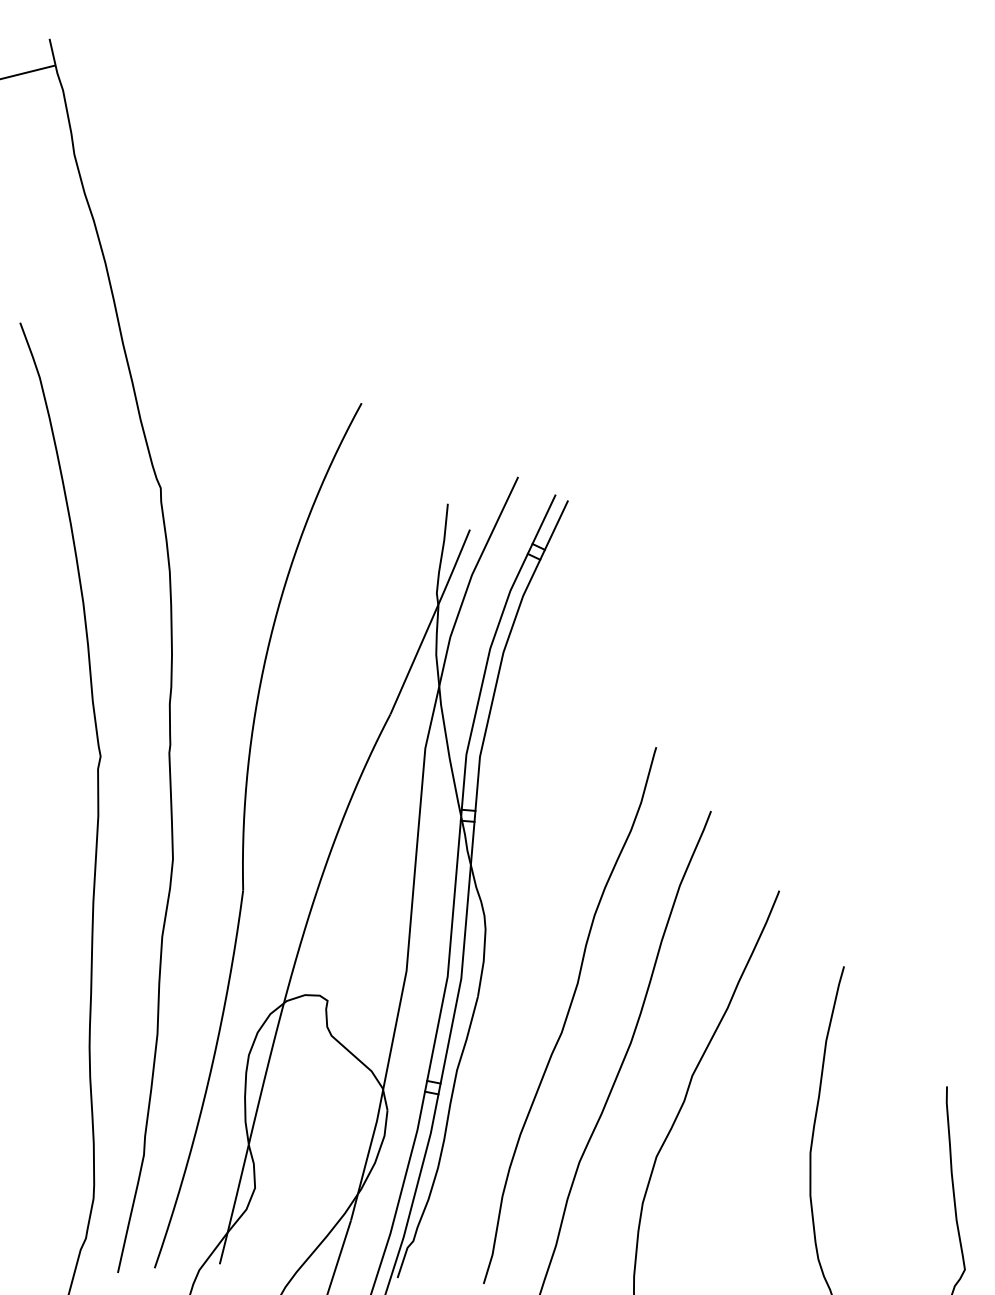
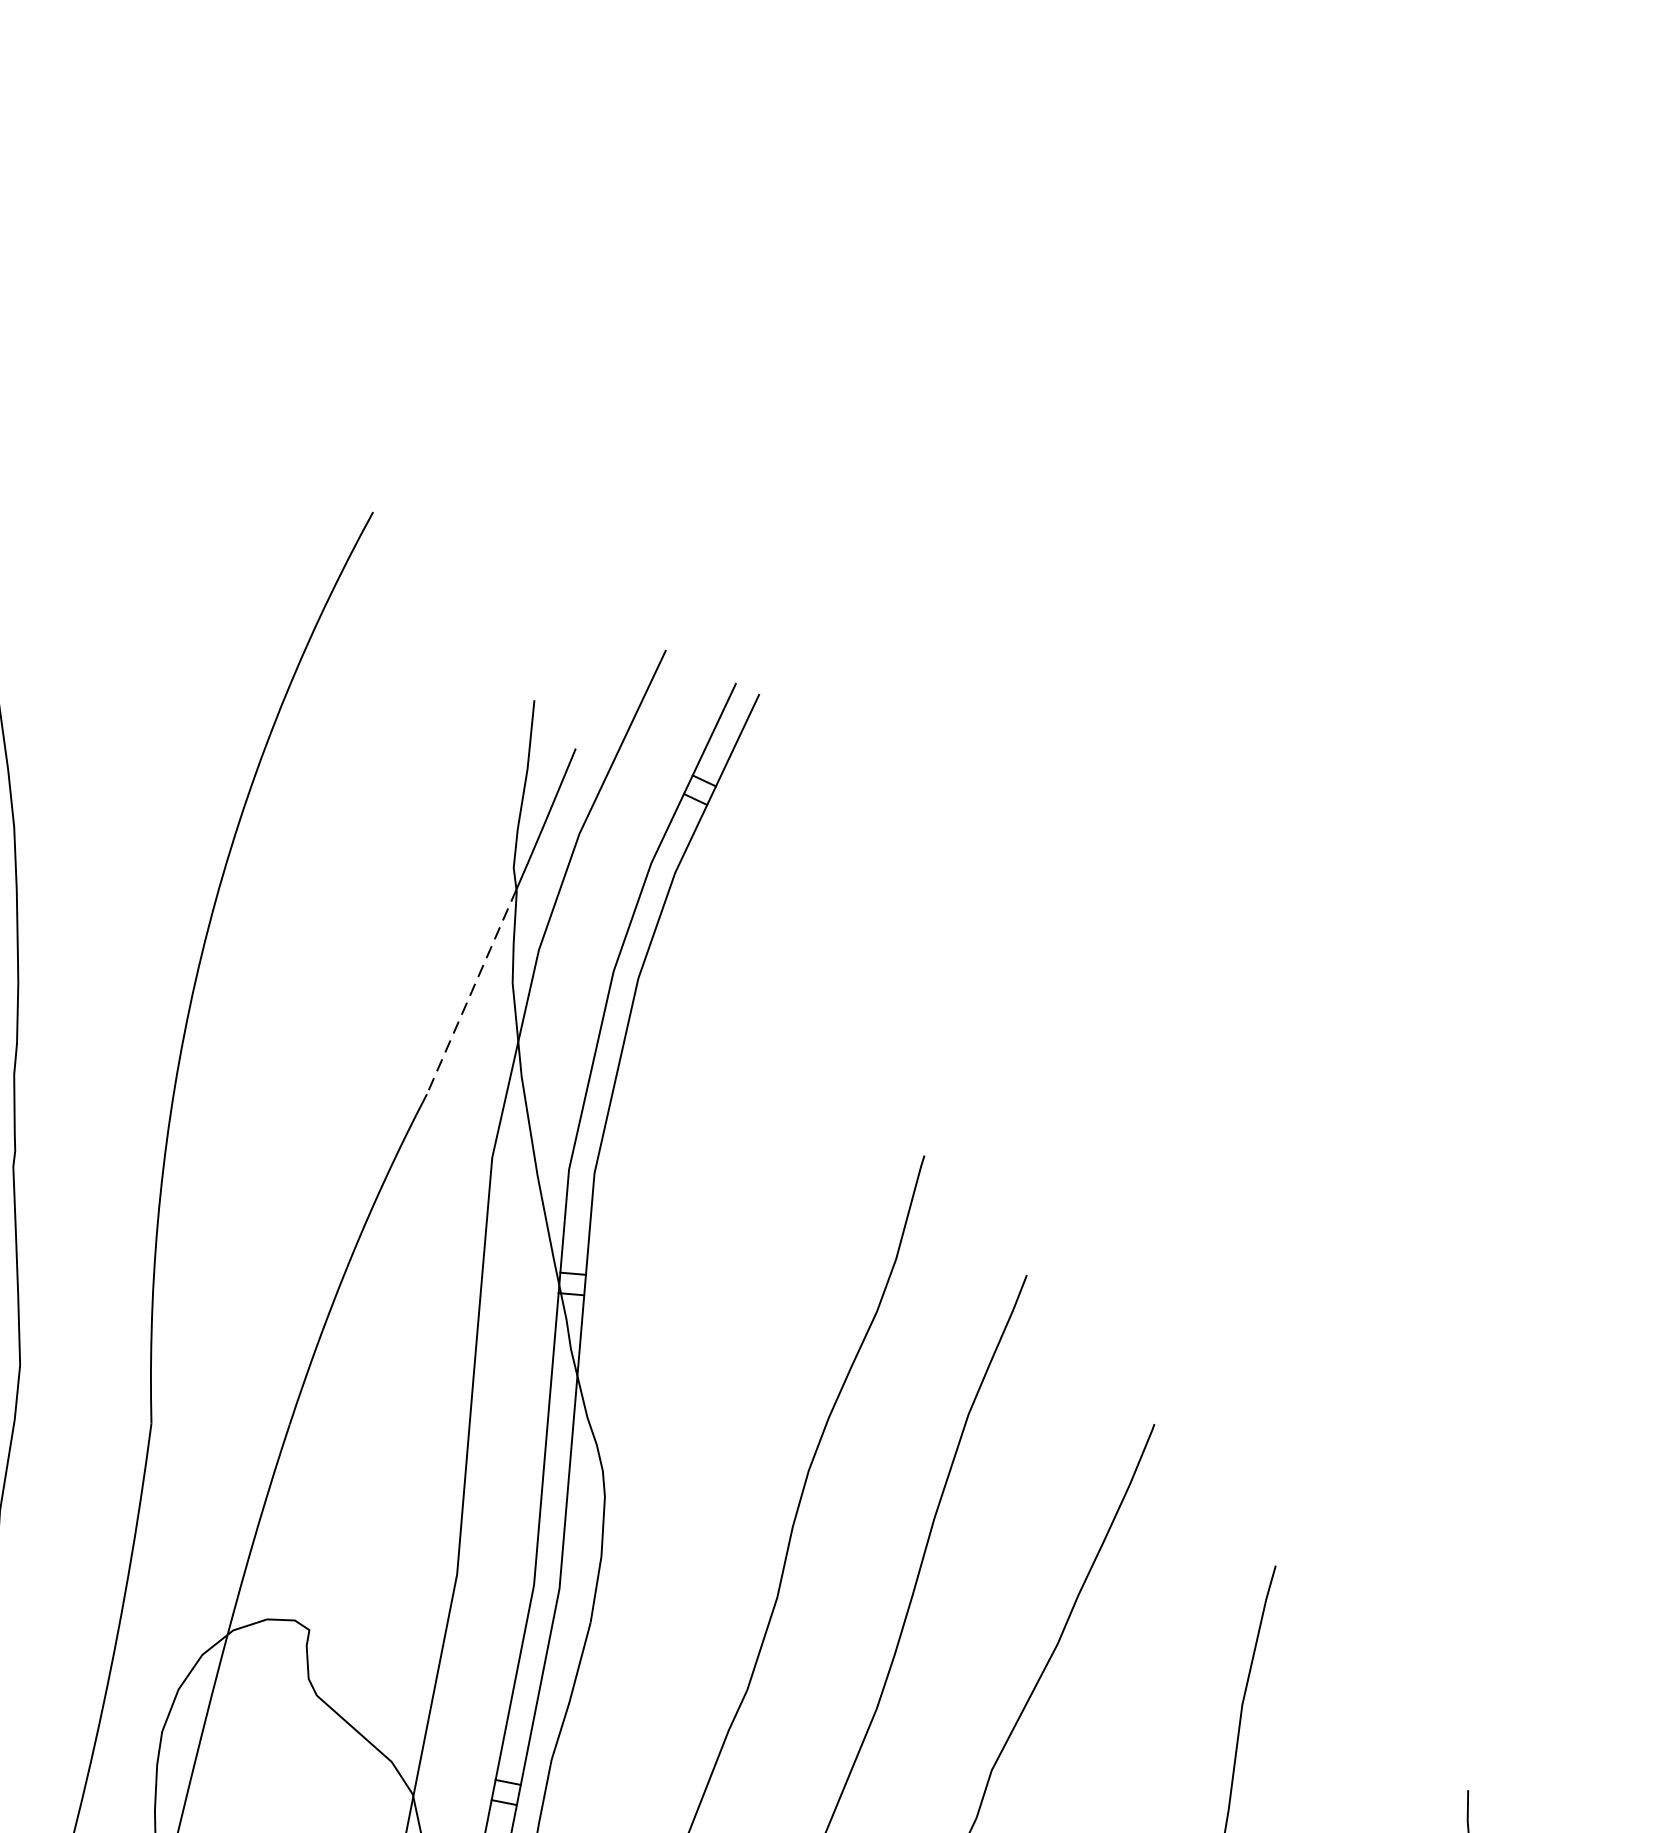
line: (414, 659) -> (471, 991), solid -> dashed

